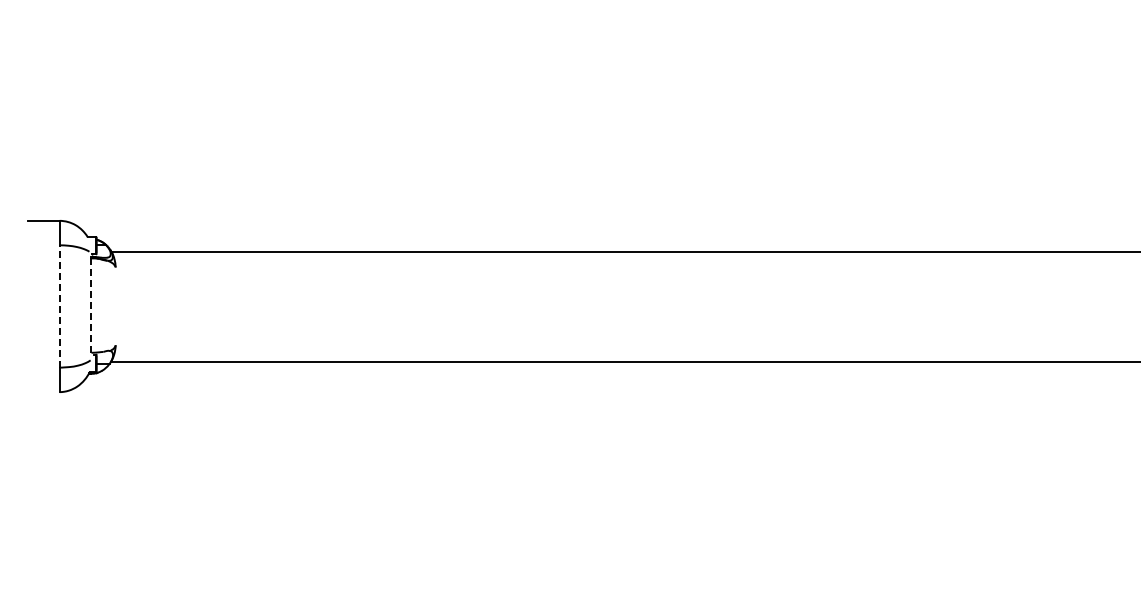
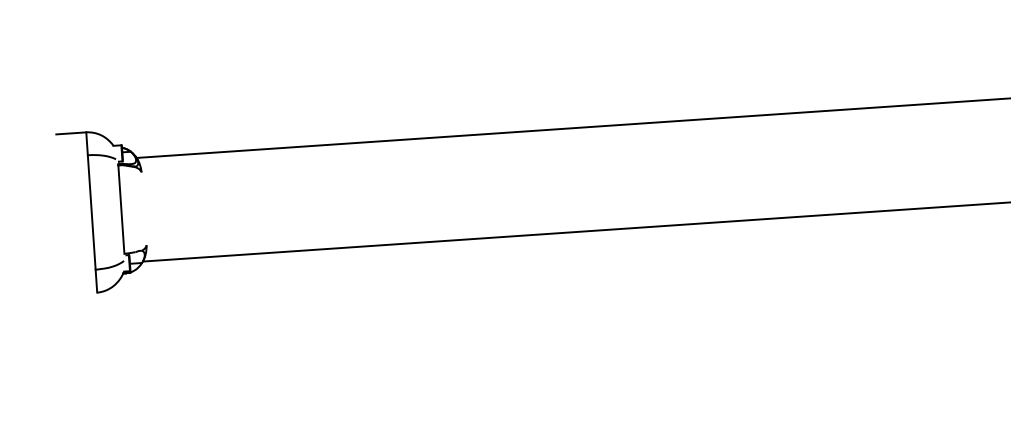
line: (91, 305) -> (121, 209), dashed -> solid
line: (59, 306) -> (91, 212), dashed -> solid

